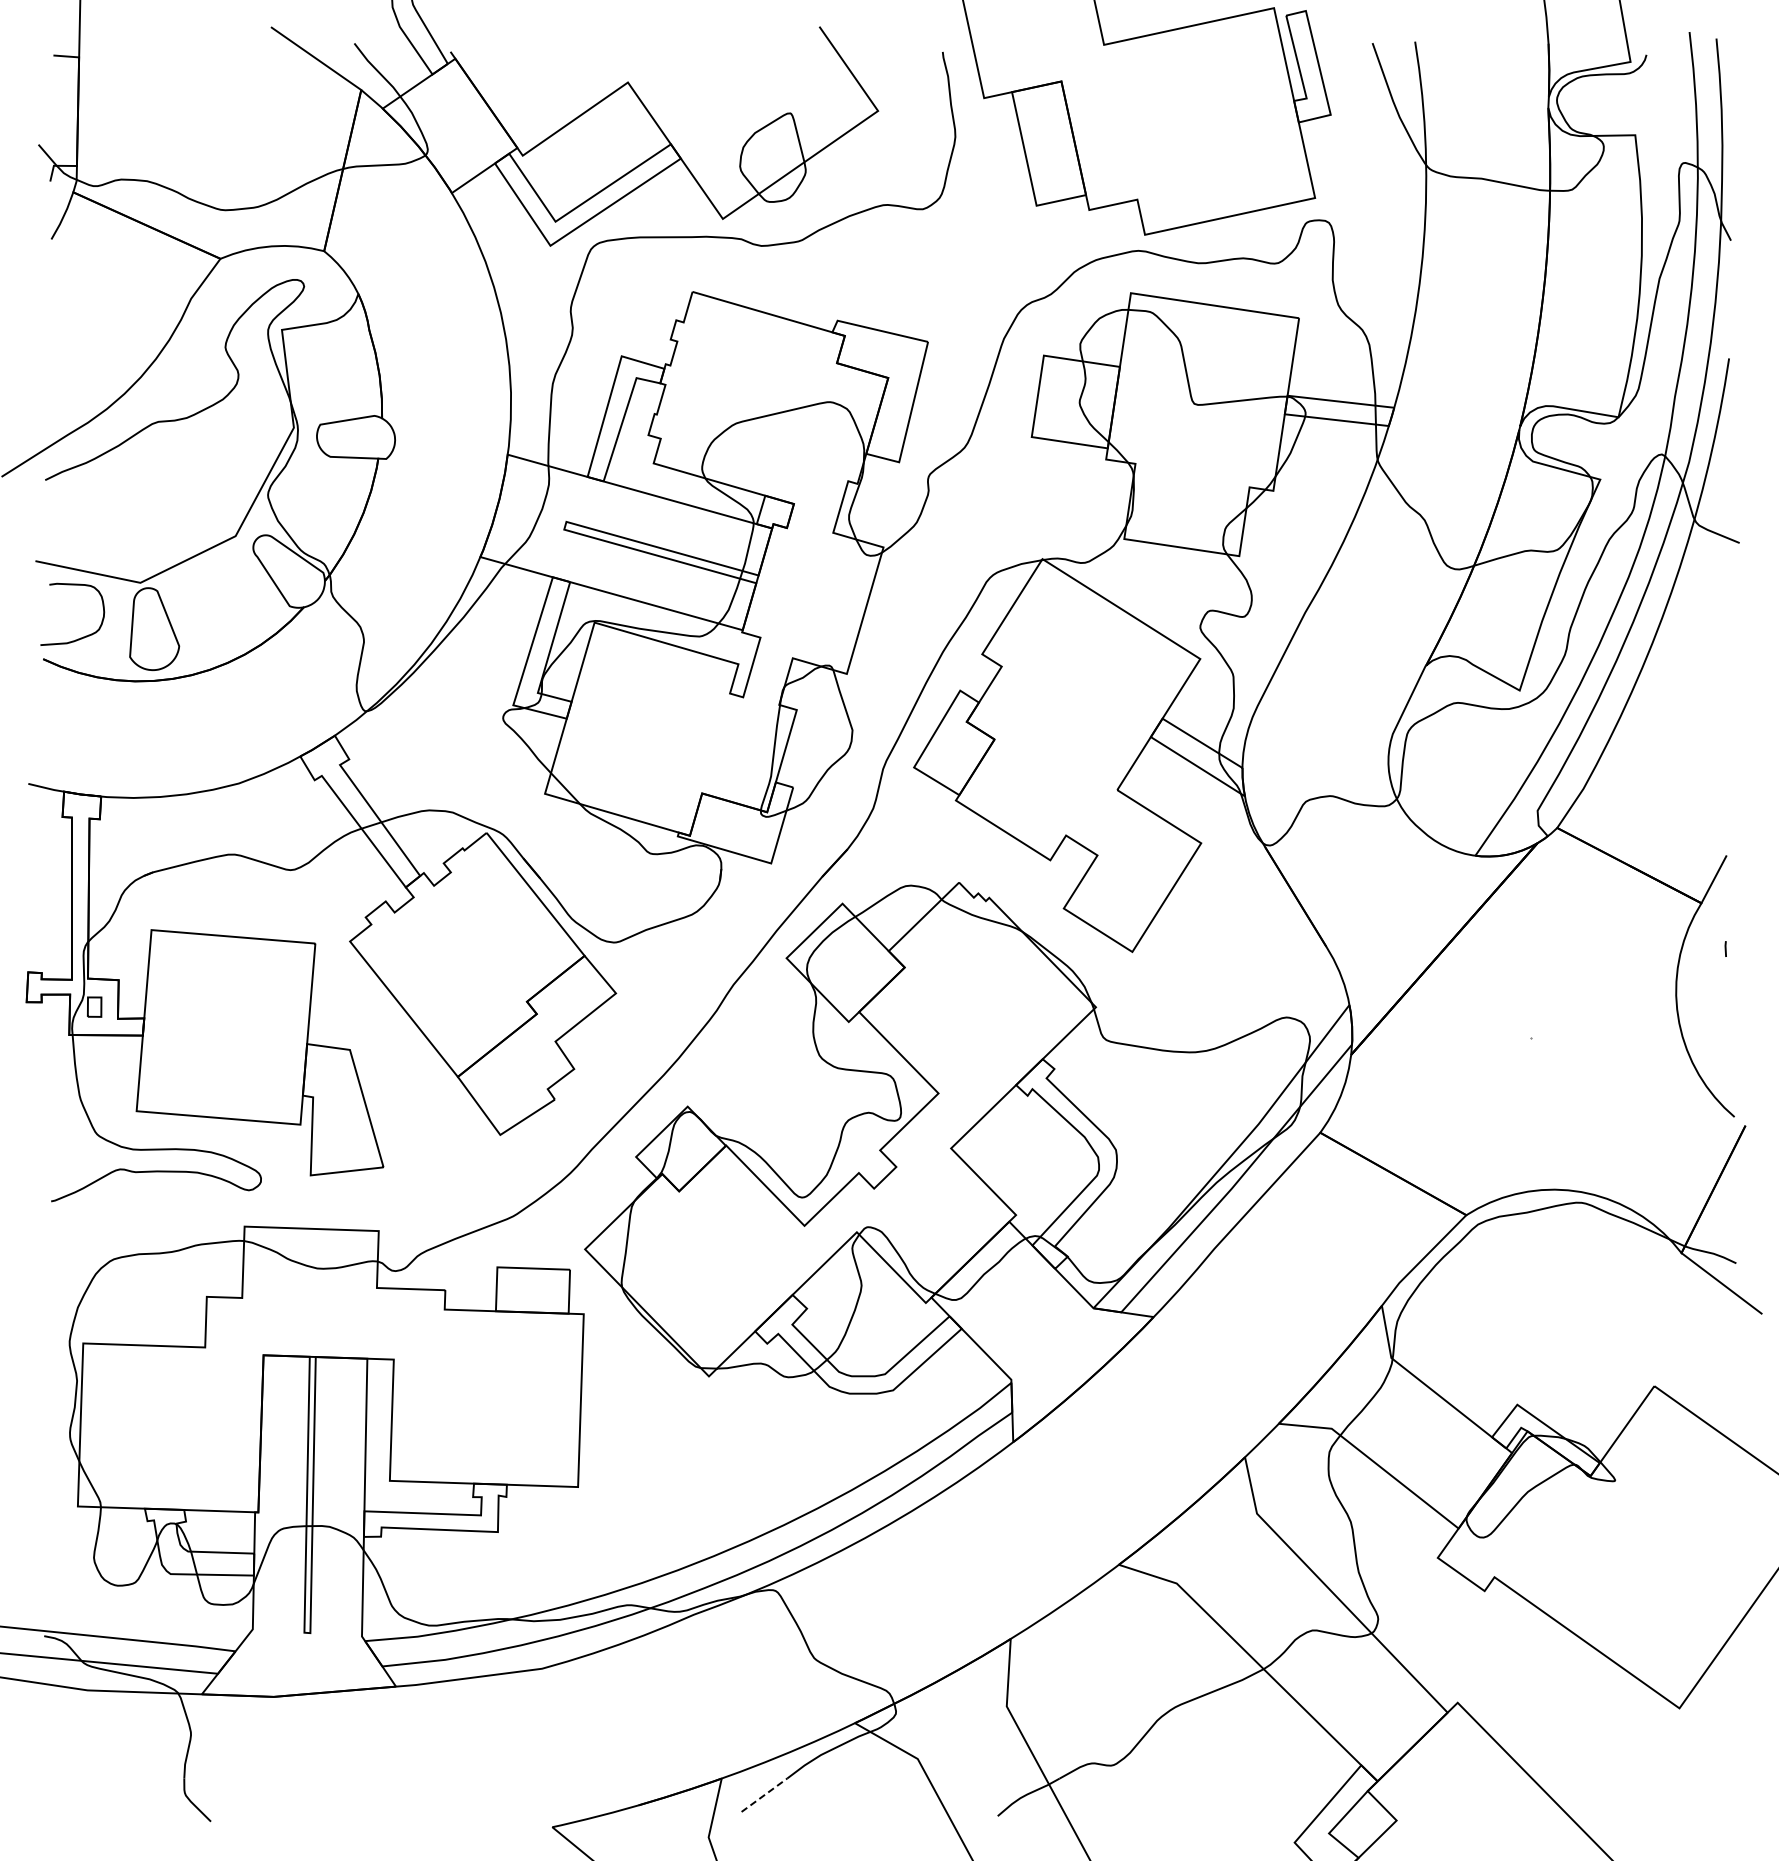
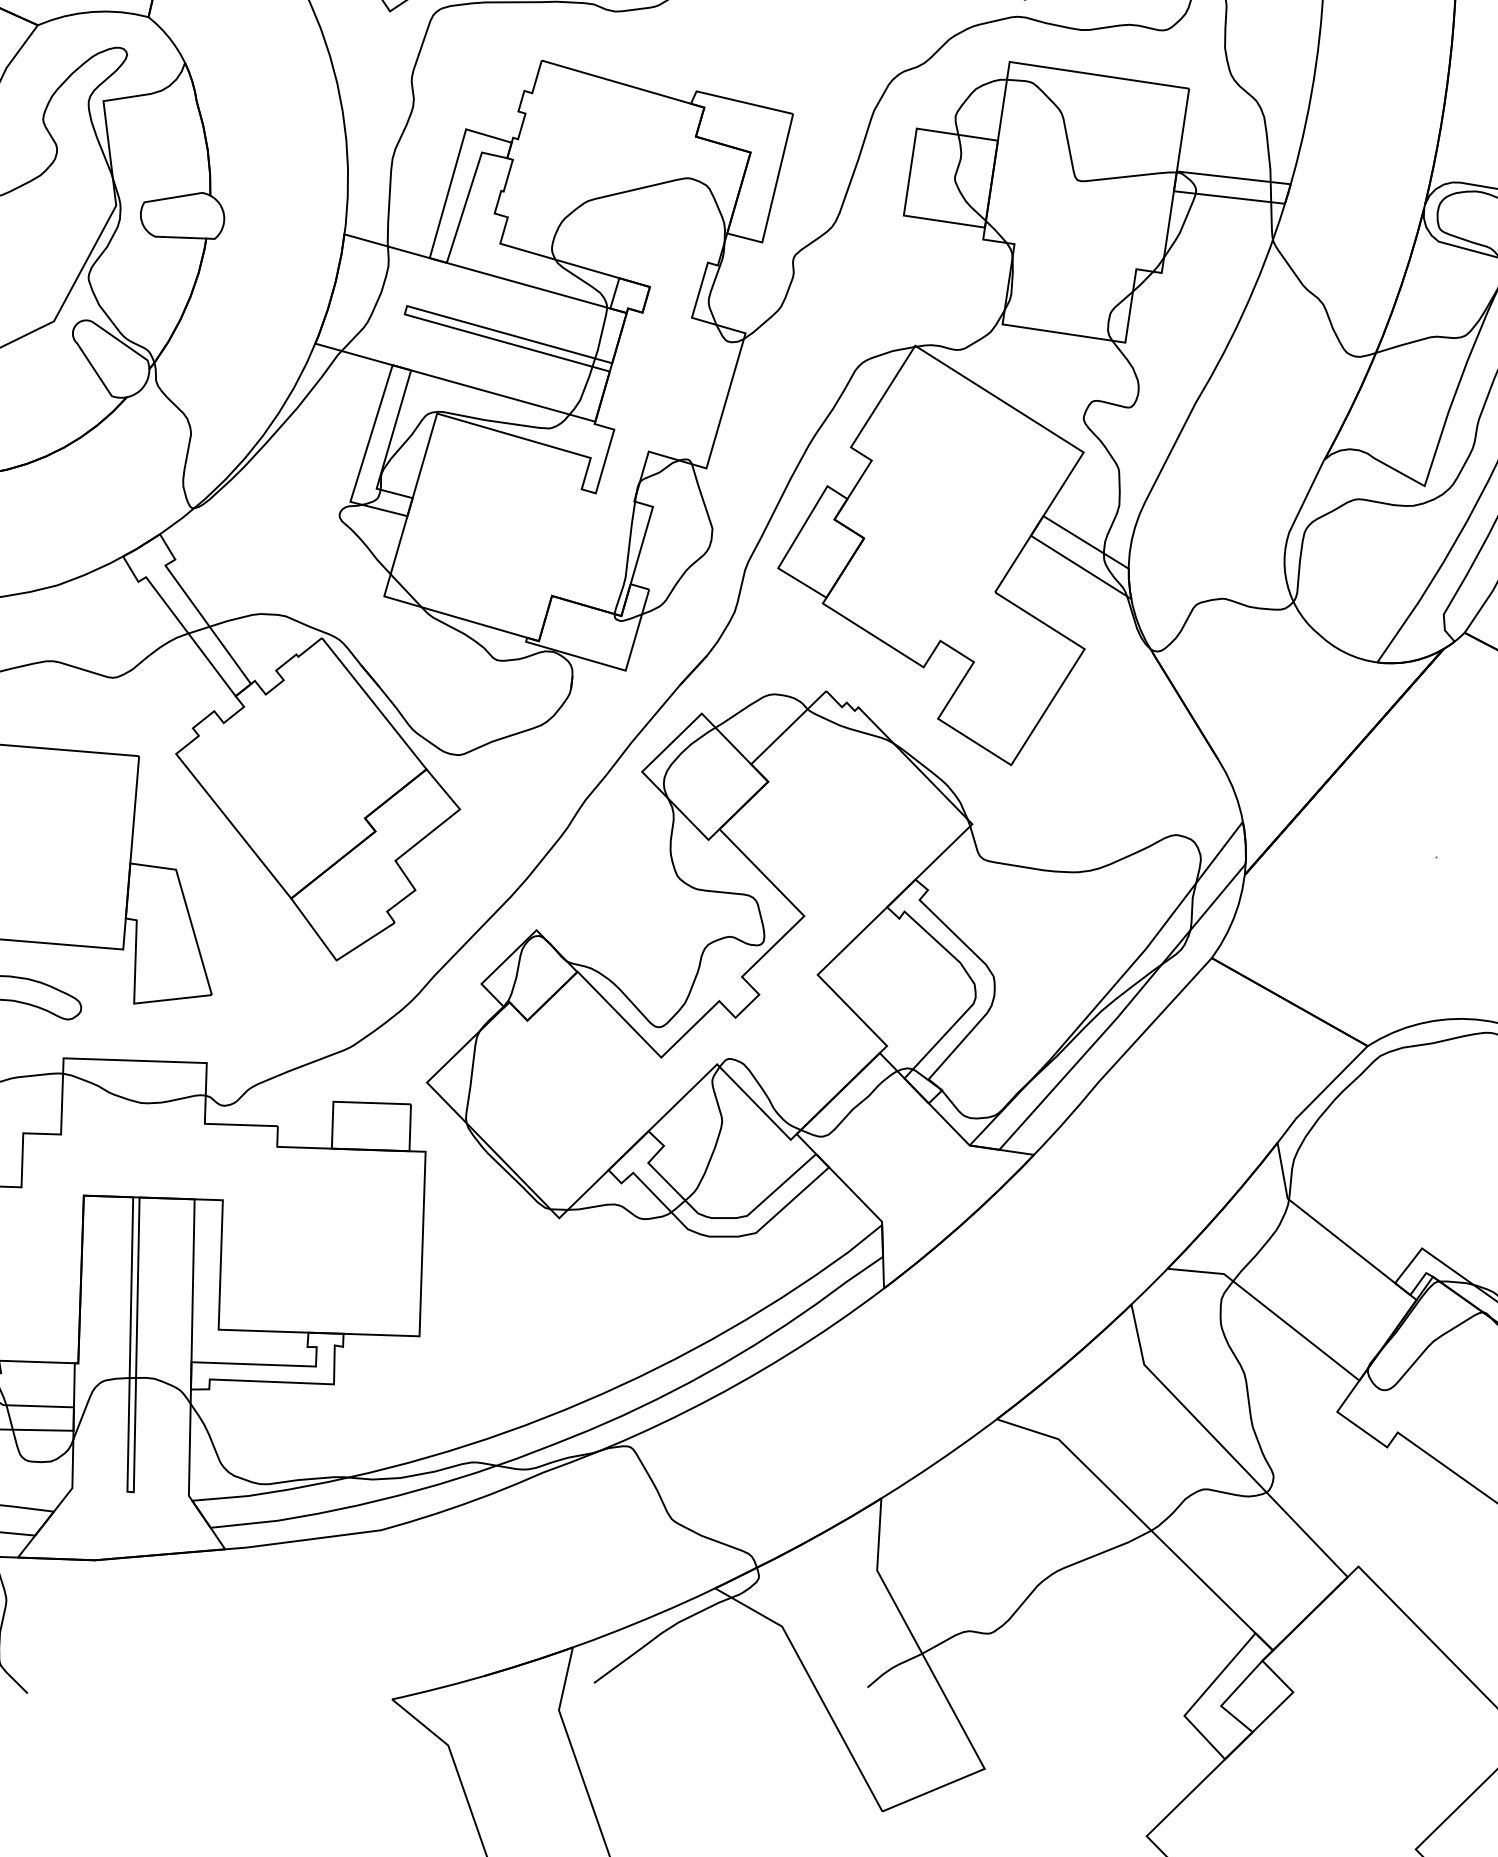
line: (764, 1794) -> (618, 1664), dashed -> solid

